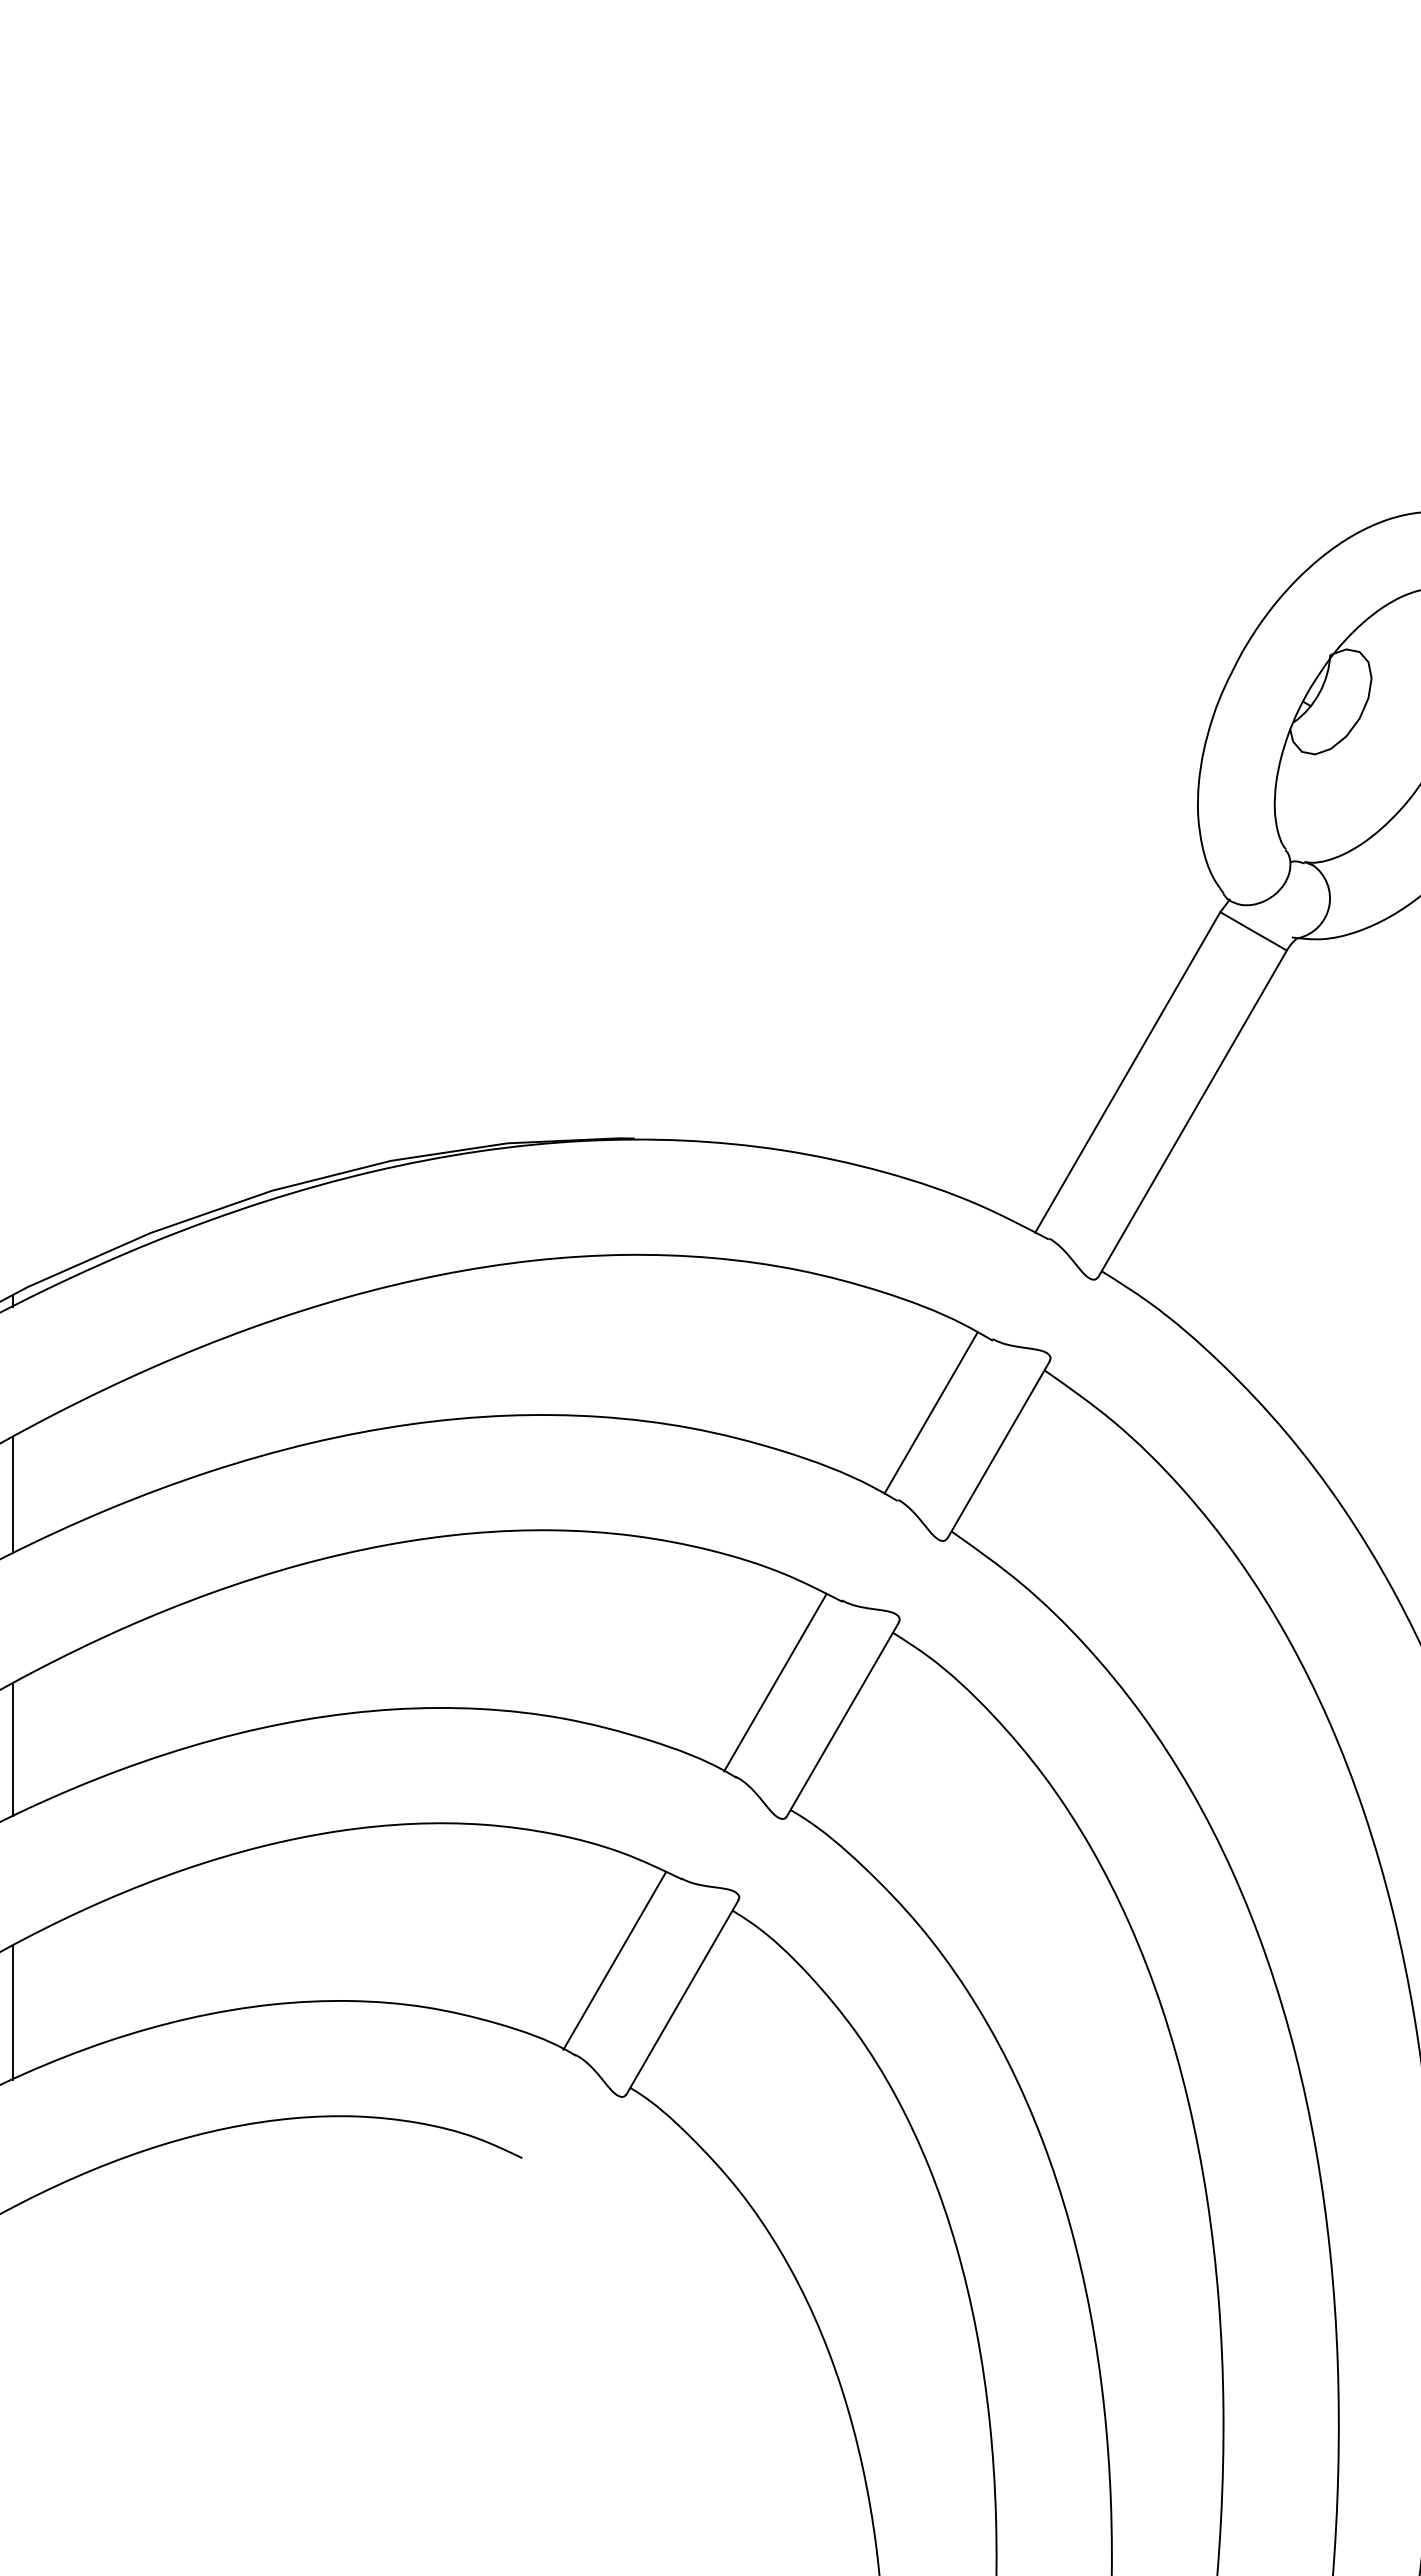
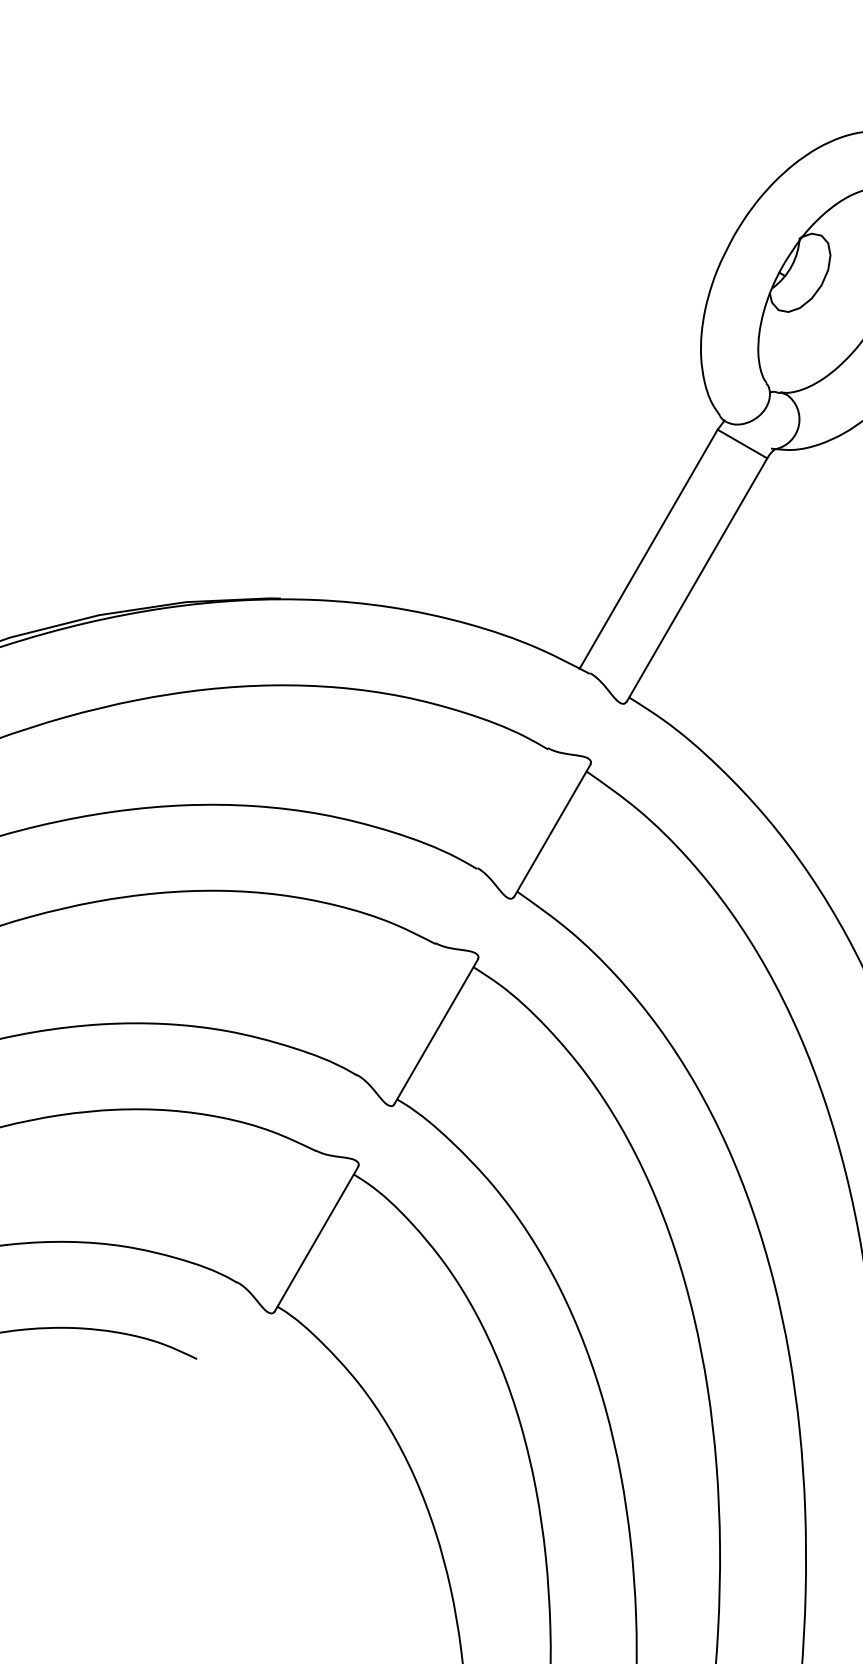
line: (930, 1412) -> (501, 802), removed
line: (775, 1682) -> (385, 1004), removed
line: (614, 1960) -> (265, 1211), removed

